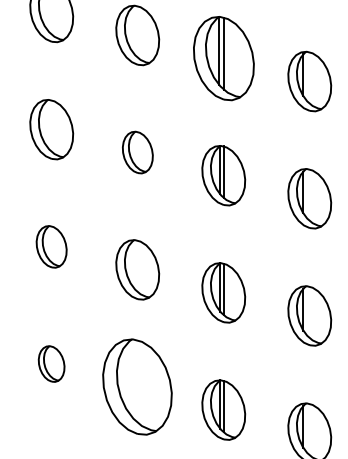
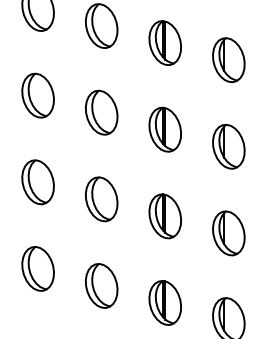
part: (222, 57) -> (164, 42), size x0.71
part: (137, 152) -> (101, 112), size x1.43
part: (50, 247) -> (37, 182), size x1.43
part: (50, 363) -> (37, 268), size x1.67
part: (137, 386) -> (101, 285), size x0.62

